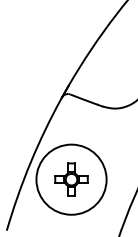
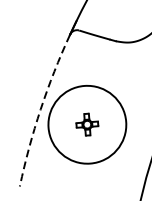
arc: (30, 162) -> (40, 109), solid -> dashed
part: (71, 179) -> (87, 124), size x0.6

